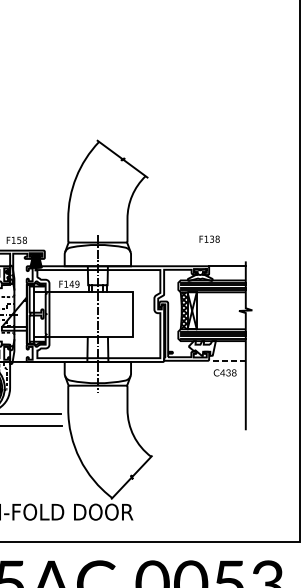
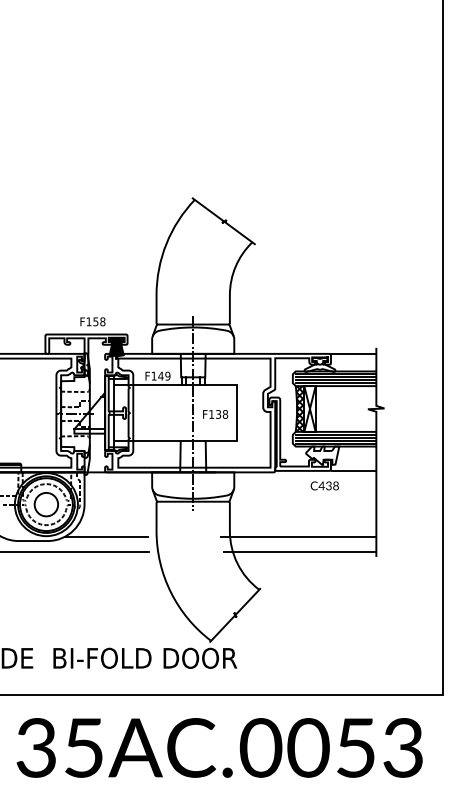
text: (209, 239) -> (215, 414), moved
line: (227, 361) -> (353, 471), dashed -> solid
text: (224, 372) -> (324, 485), moved
line: (182, 413) -> (298, 536), added
line: (184, 425) -> (300, 551), added

